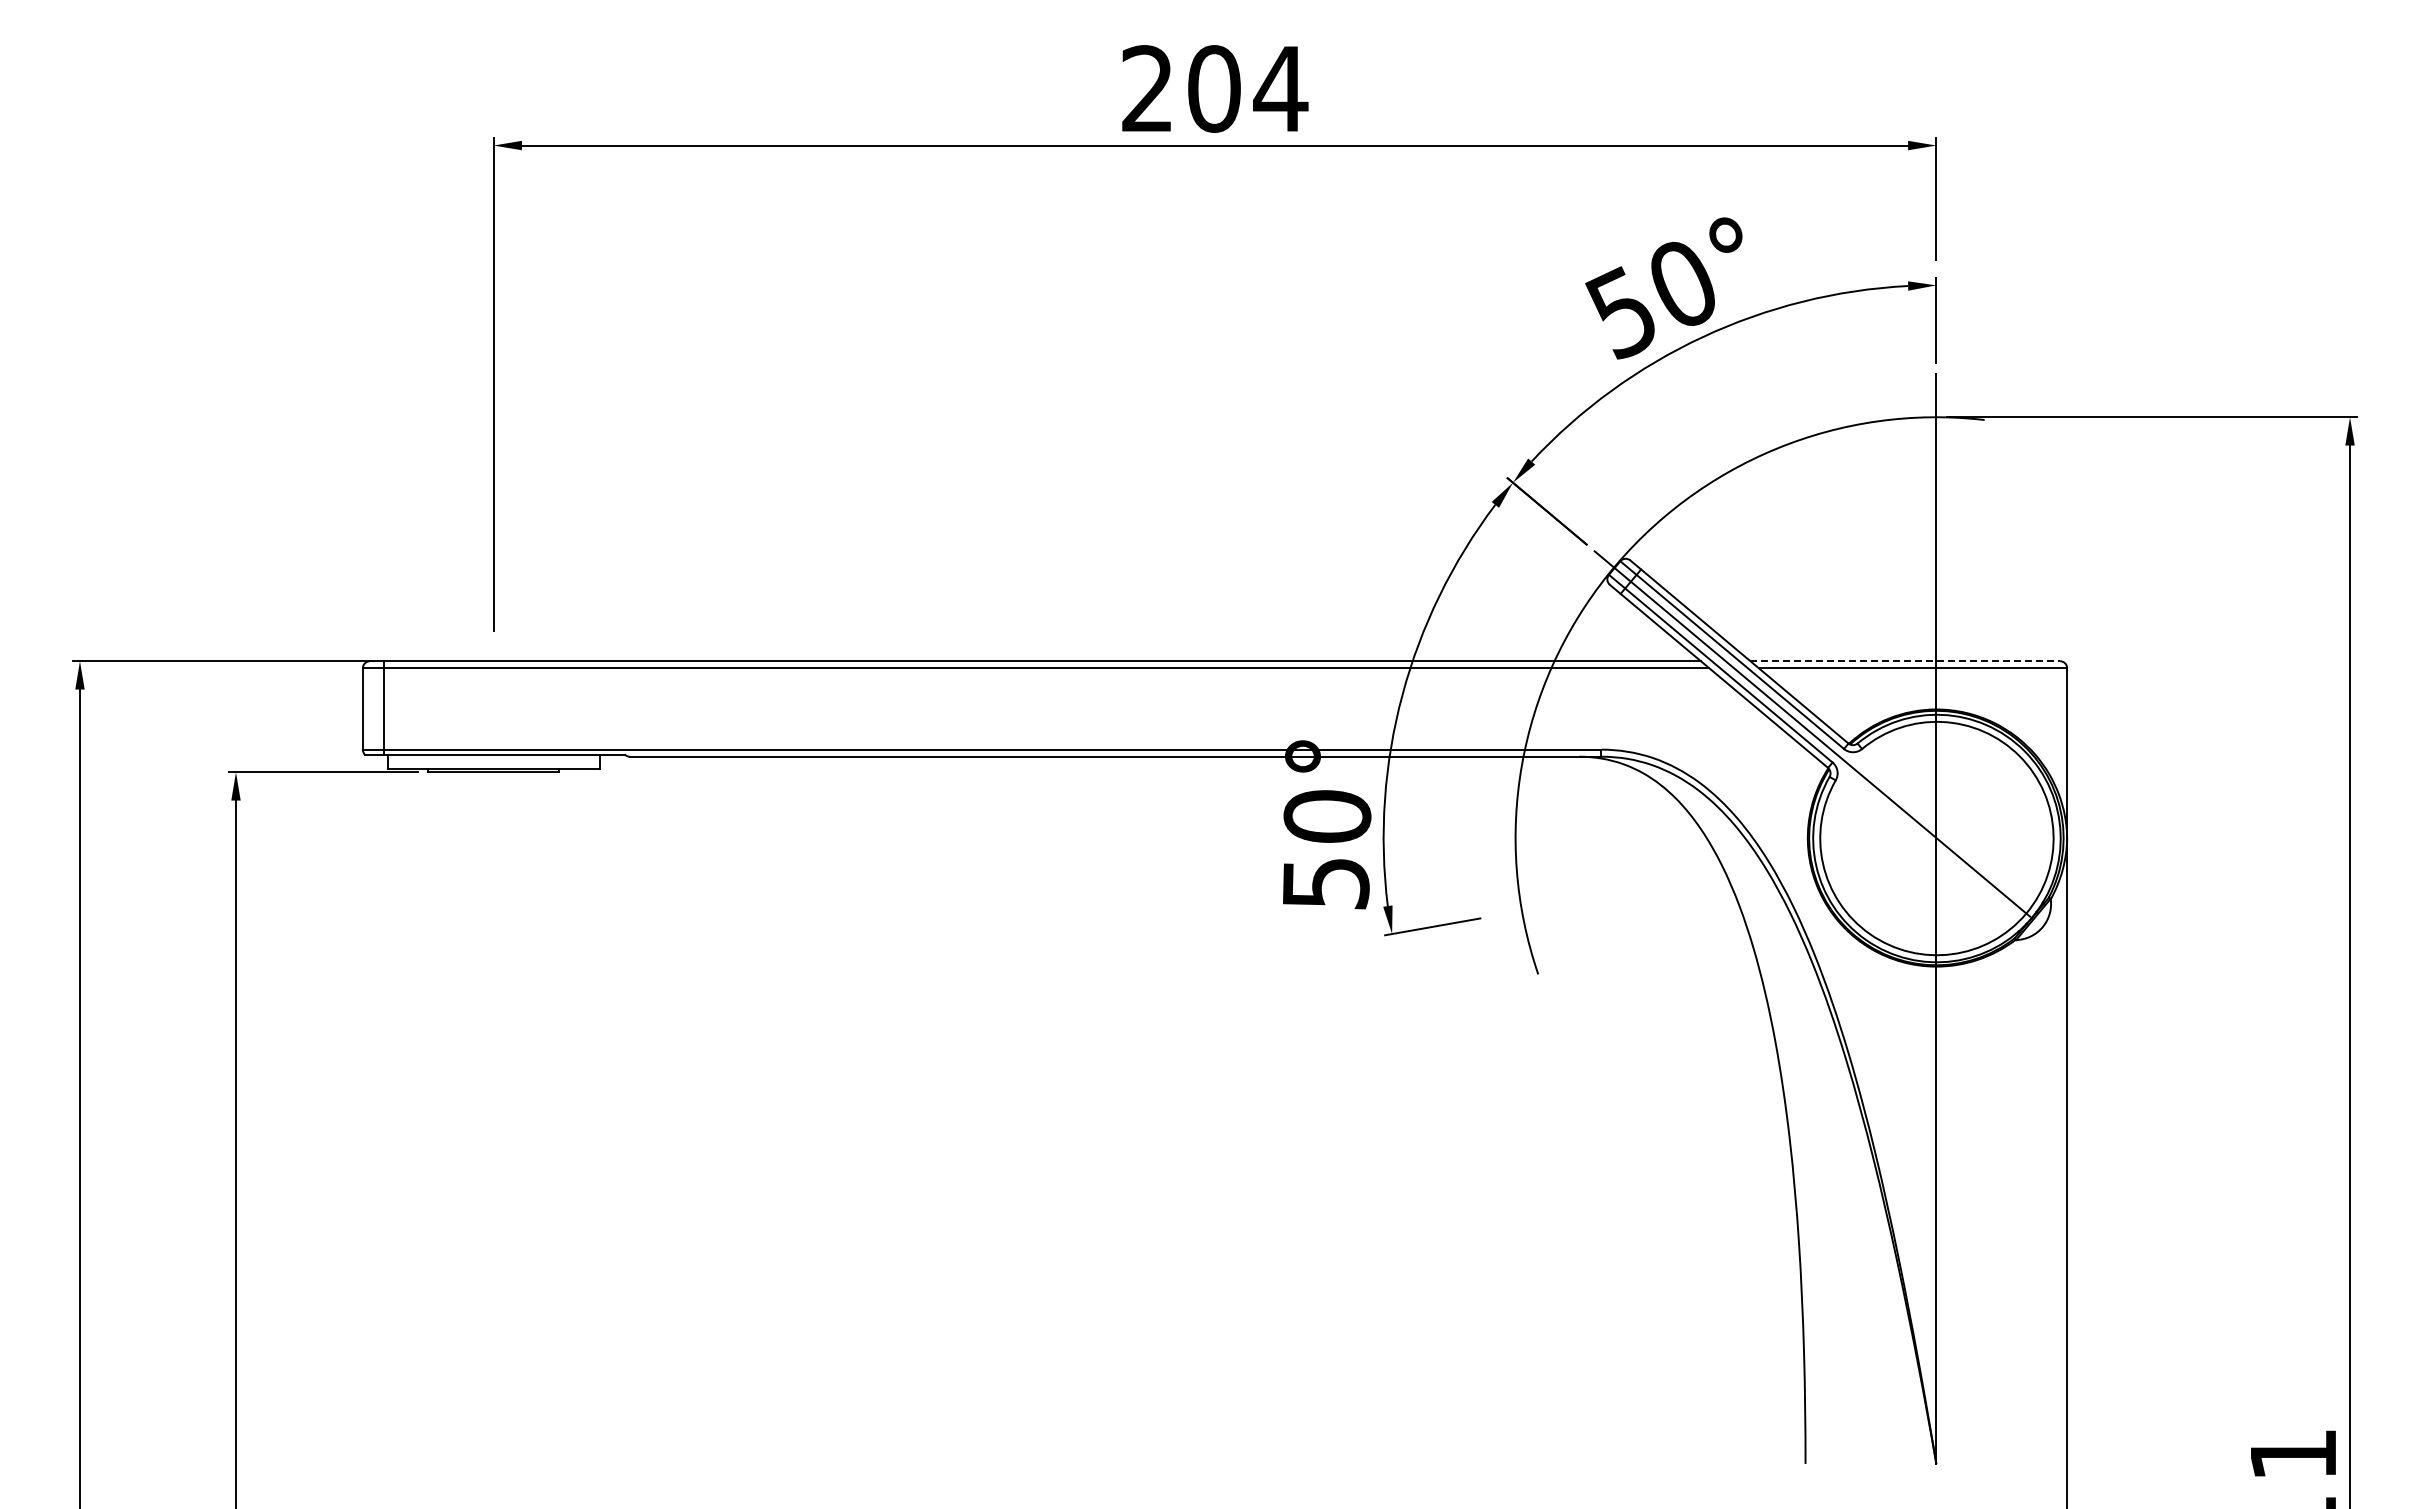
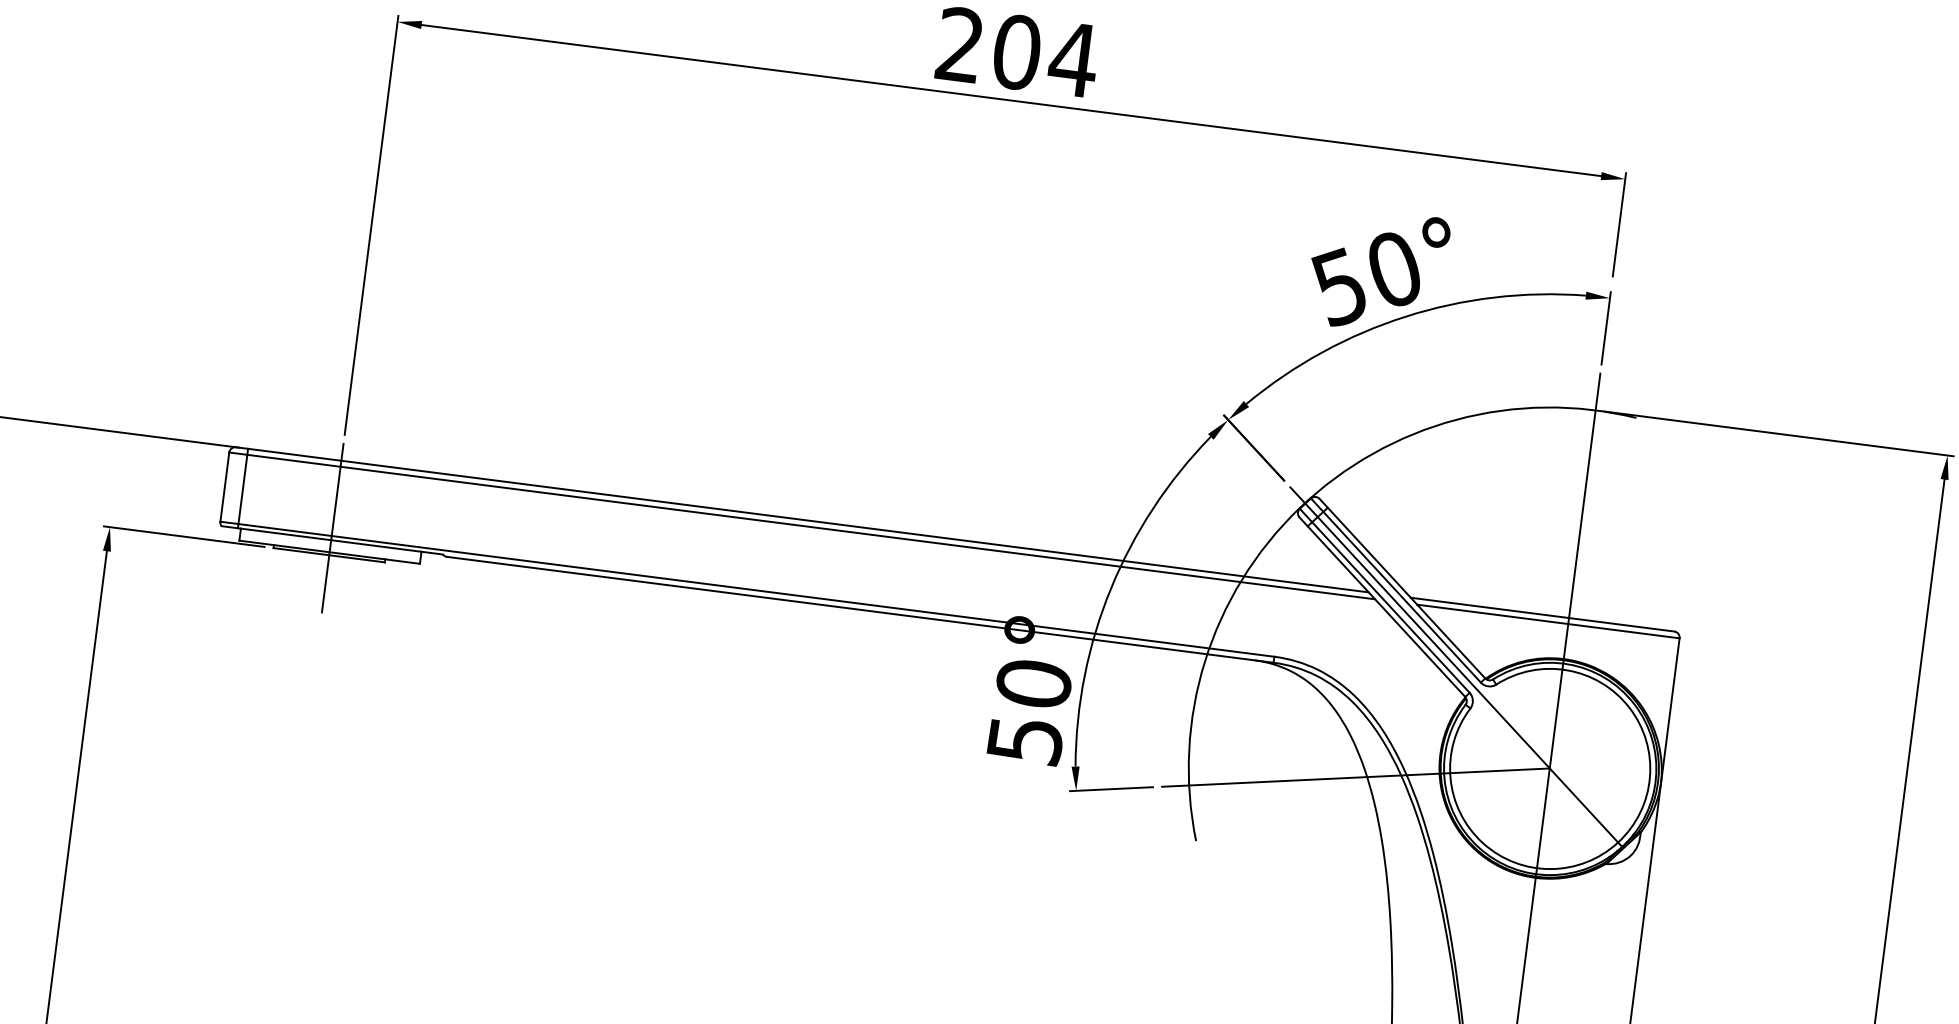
line: (1905, 661) -> (1542, 614), dashed -> solid
line: (493, 740) -> (332, 528), added
line: (1713, 877) -> (1355, 777), added

